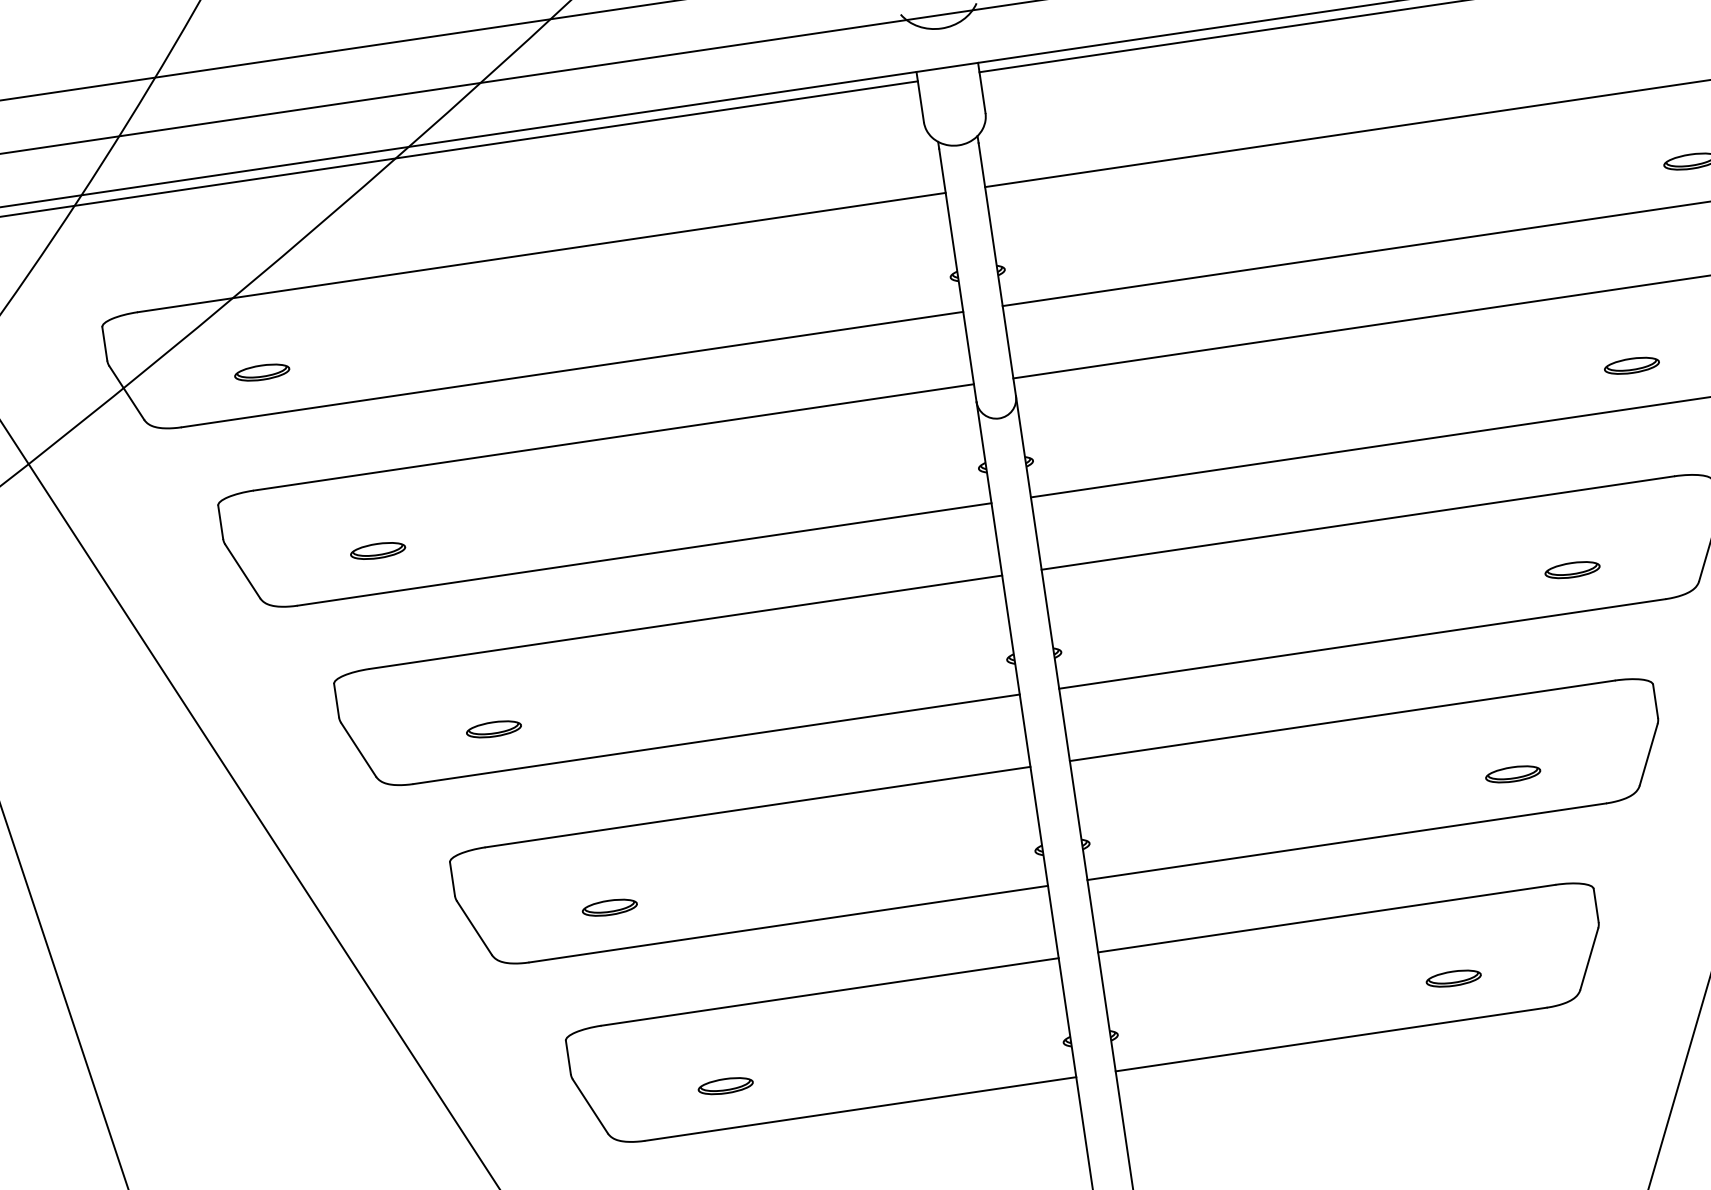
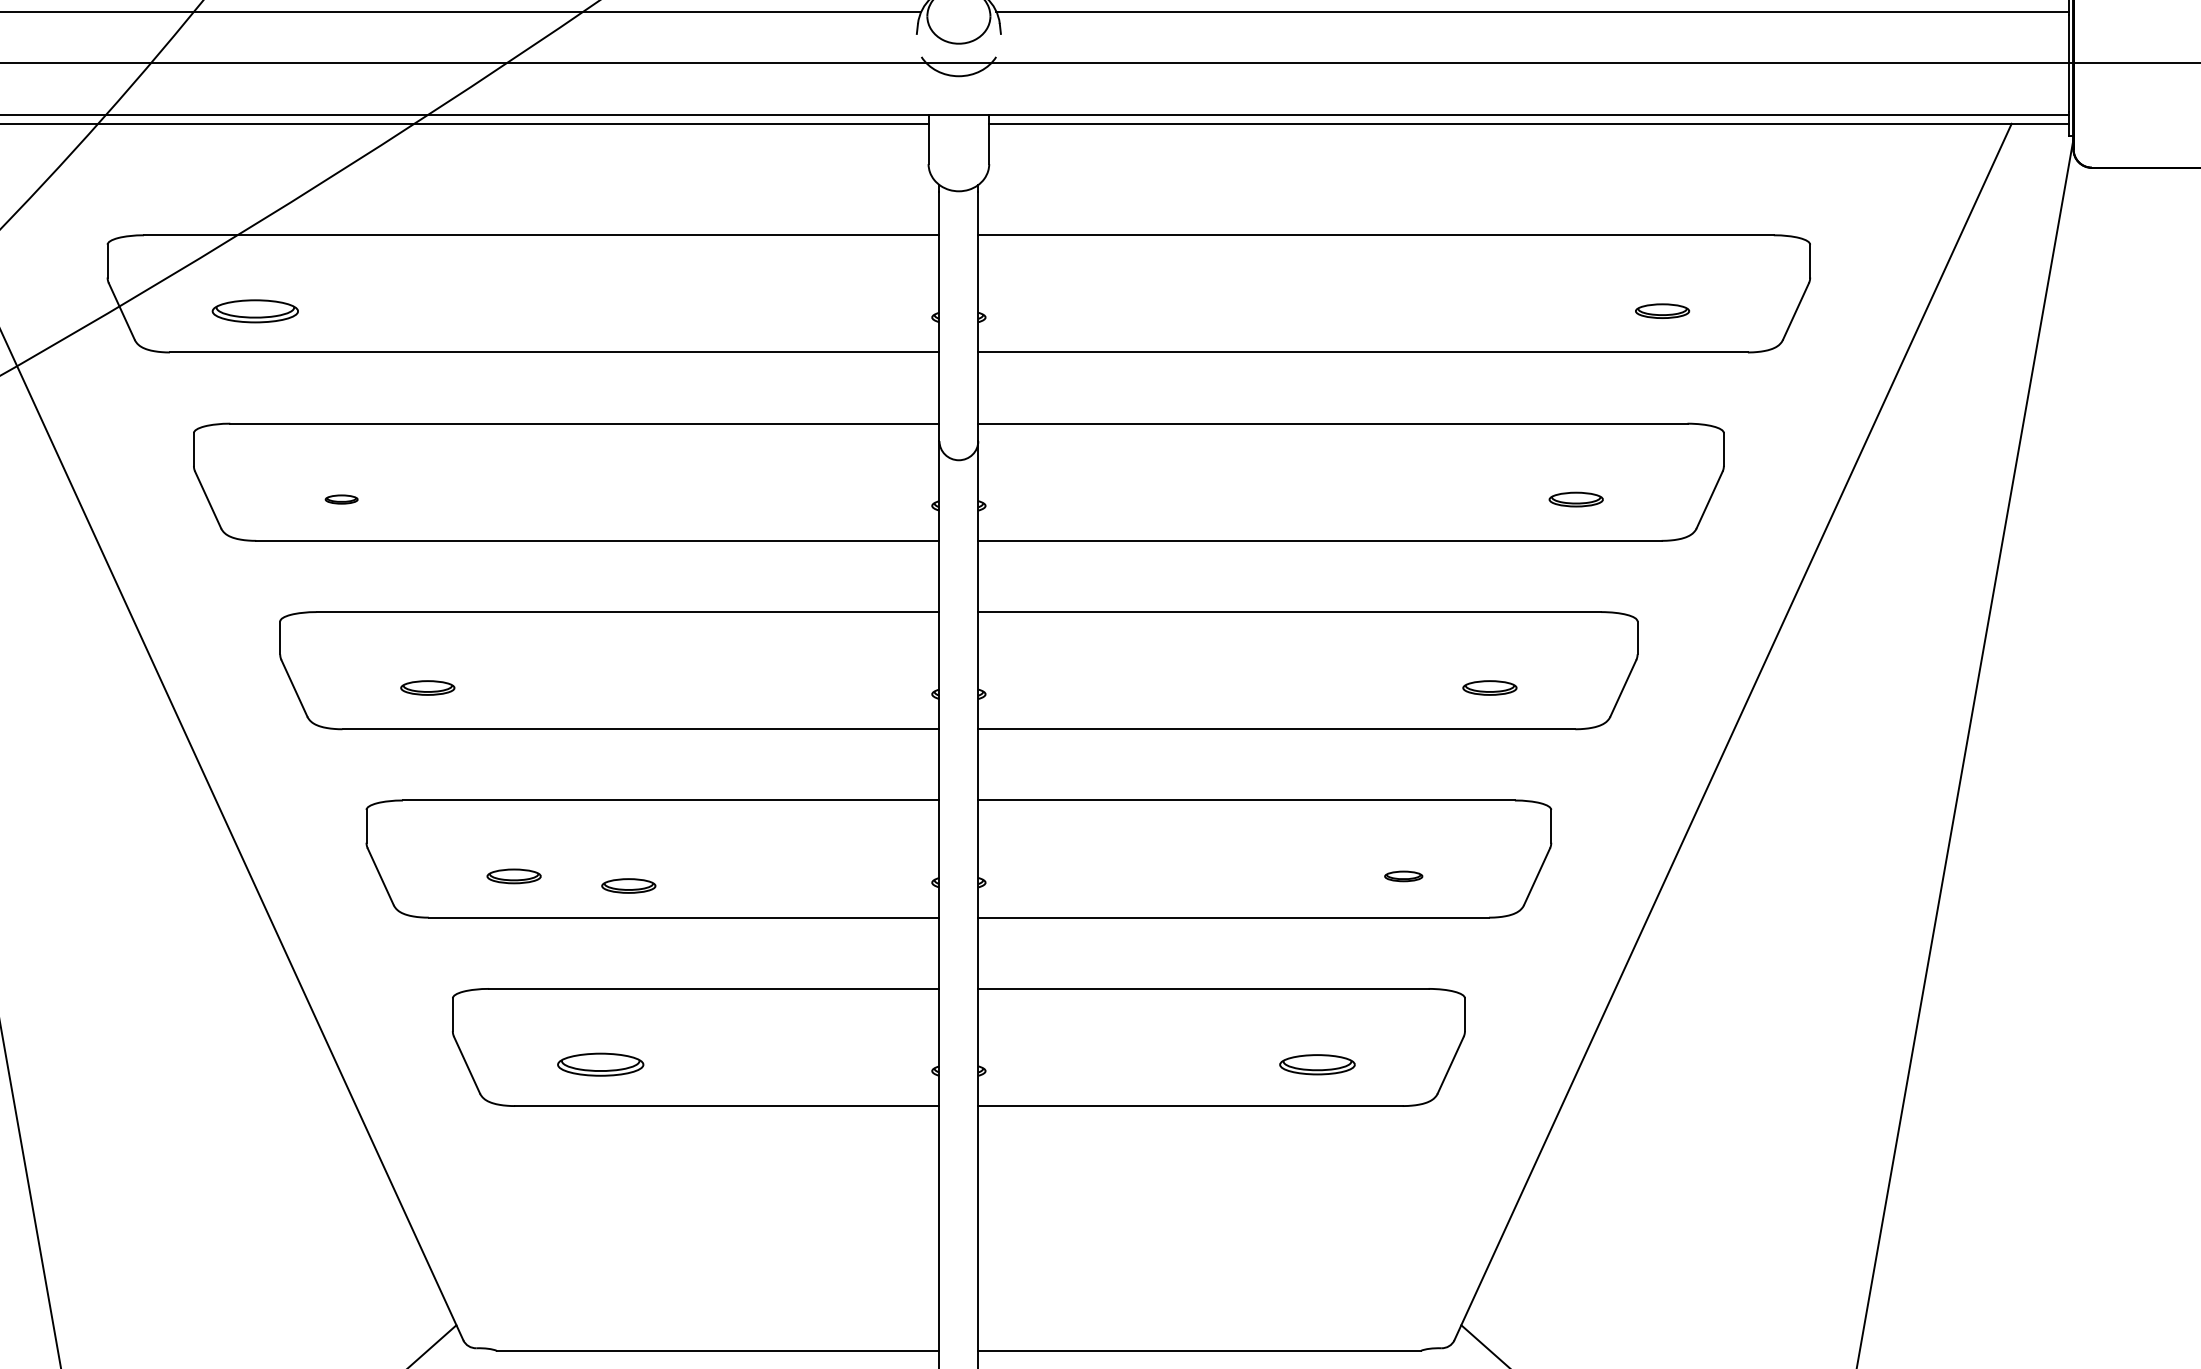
part: (261, 372) -> (254, 310), size x1.6
part: (378, 550) -> (341, 499), size x0.6
part: (1513, 774) -> (1403, 876), size x0.7
part: (727, 899) -> (628, 885), added
part: (1452, 978) -> (1316, 1064), size x1.4
part: (724, 1085) -> (599, 1064), size x1.6

